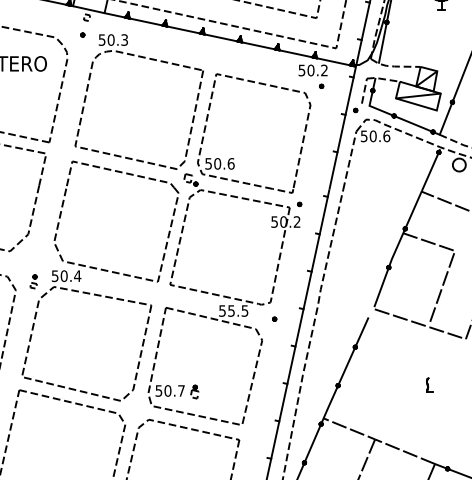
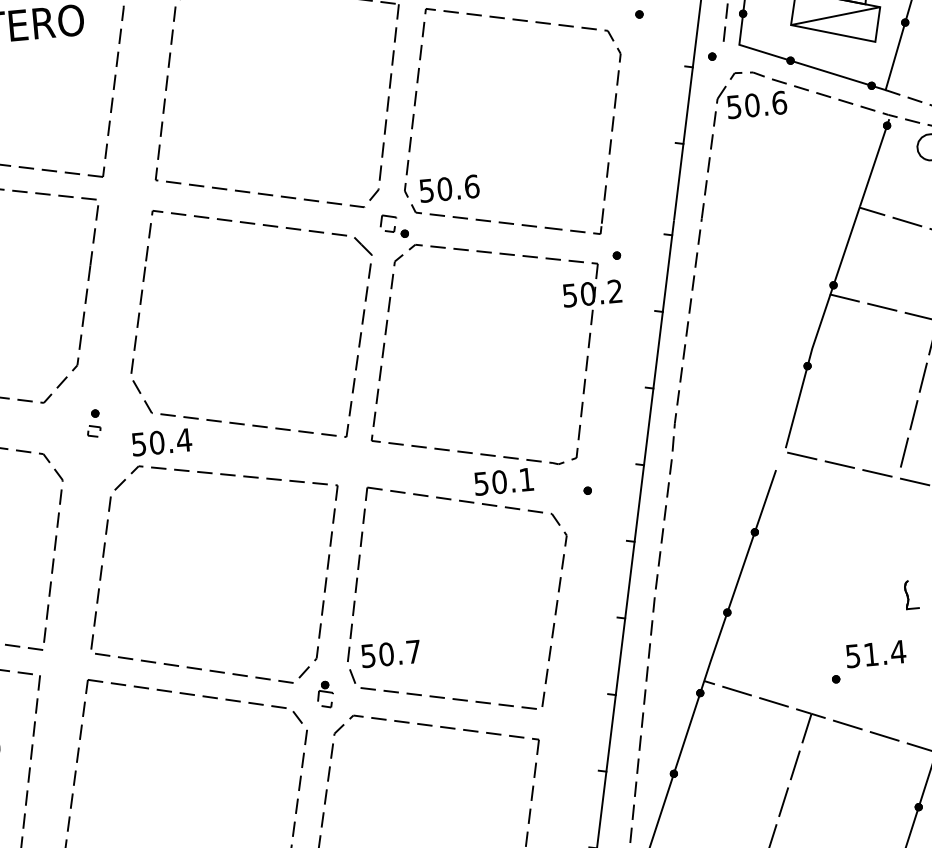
part: (33, 281) -> (93, 422), moved
text: (238, 310) -> (513, 479), 55.5 -> 50.1
part: (194, 391) -> (324, 693), moved
part: (405, 416) -> (868, 662), added

